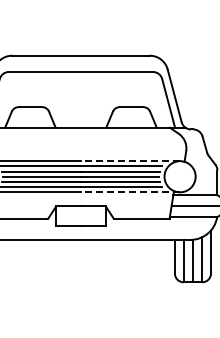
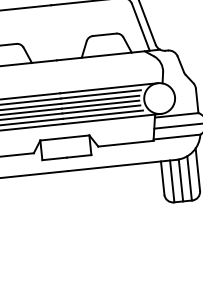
line: (130, 161) -> (109, 88), dashed -> solid
line: (130, 192) -> (112, 119), dashed -> solid

